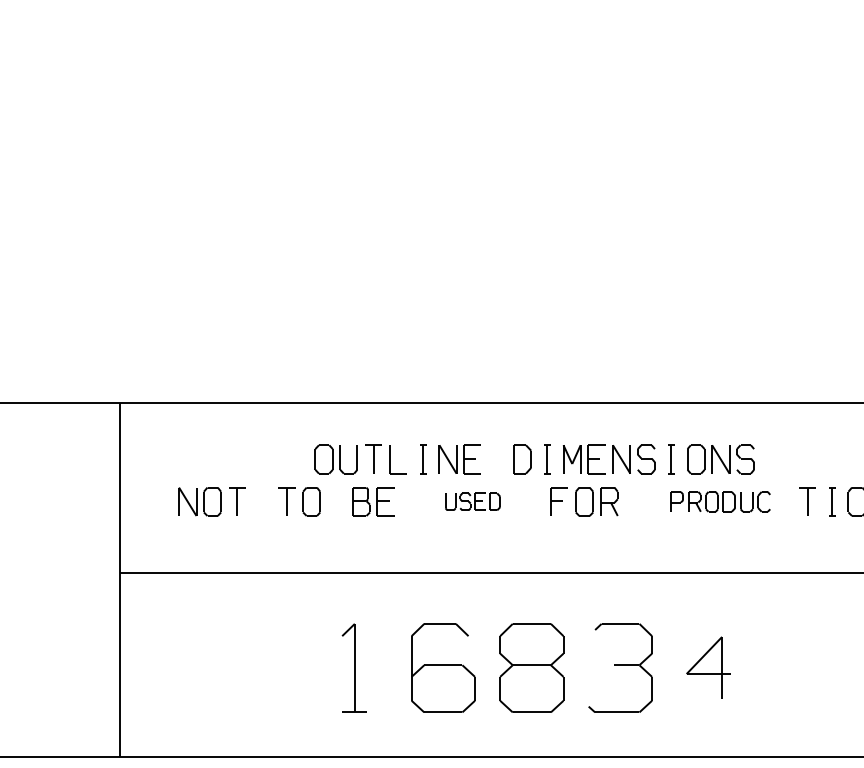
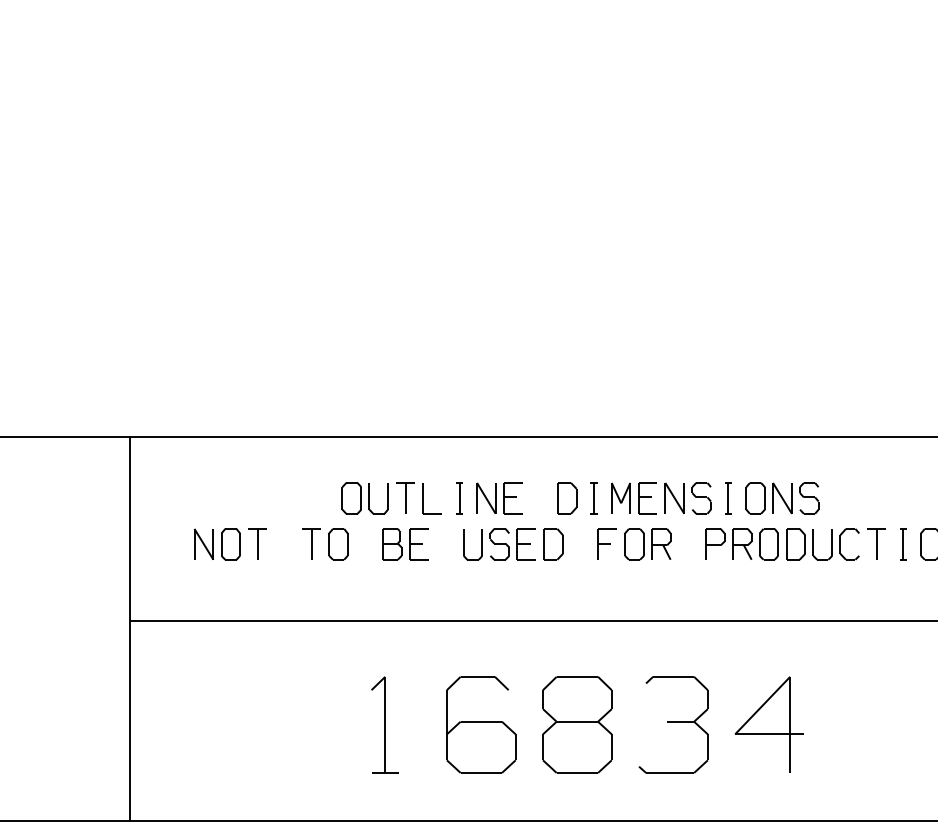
part: (472, 501) -> (512, 544), size x1.67
part: (720, 501) -> (782, 544), size x1.43
part: (708, 667) -> (769, 724), size x1.43

